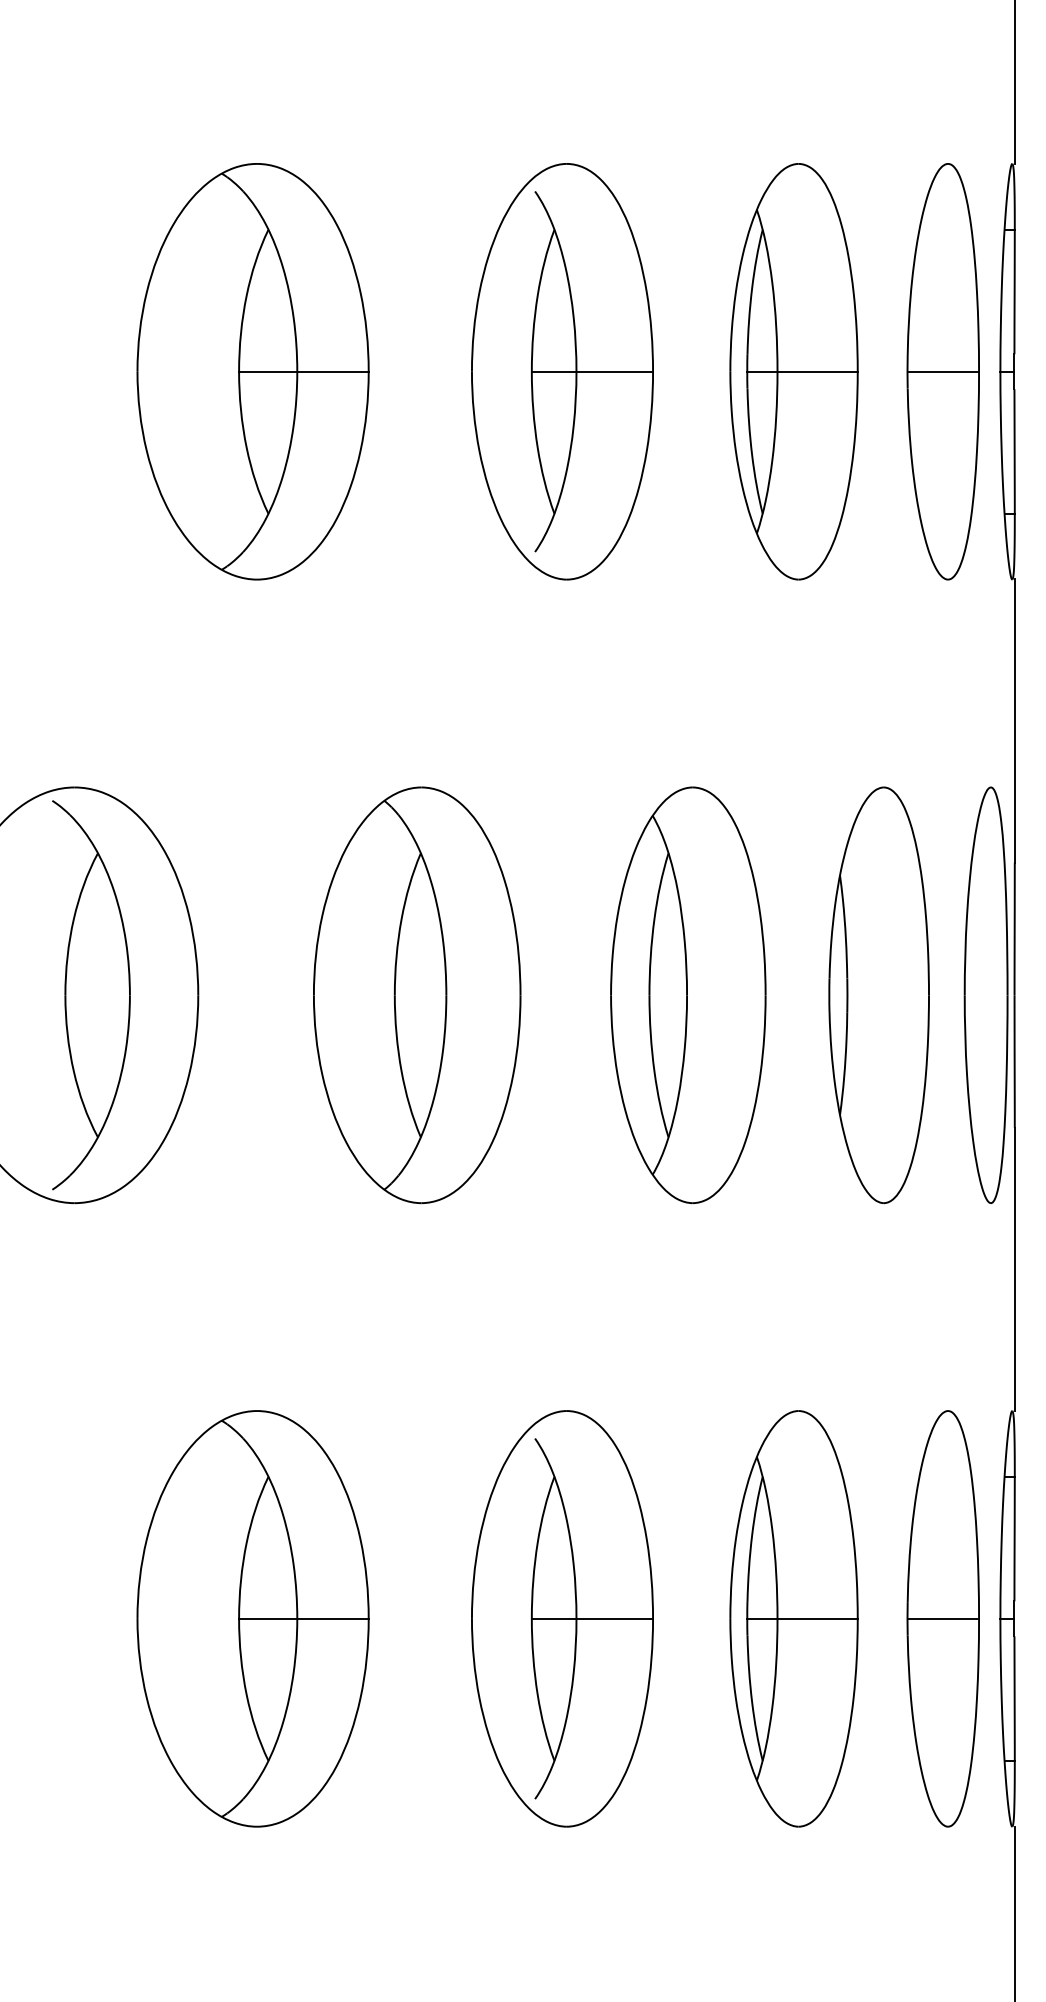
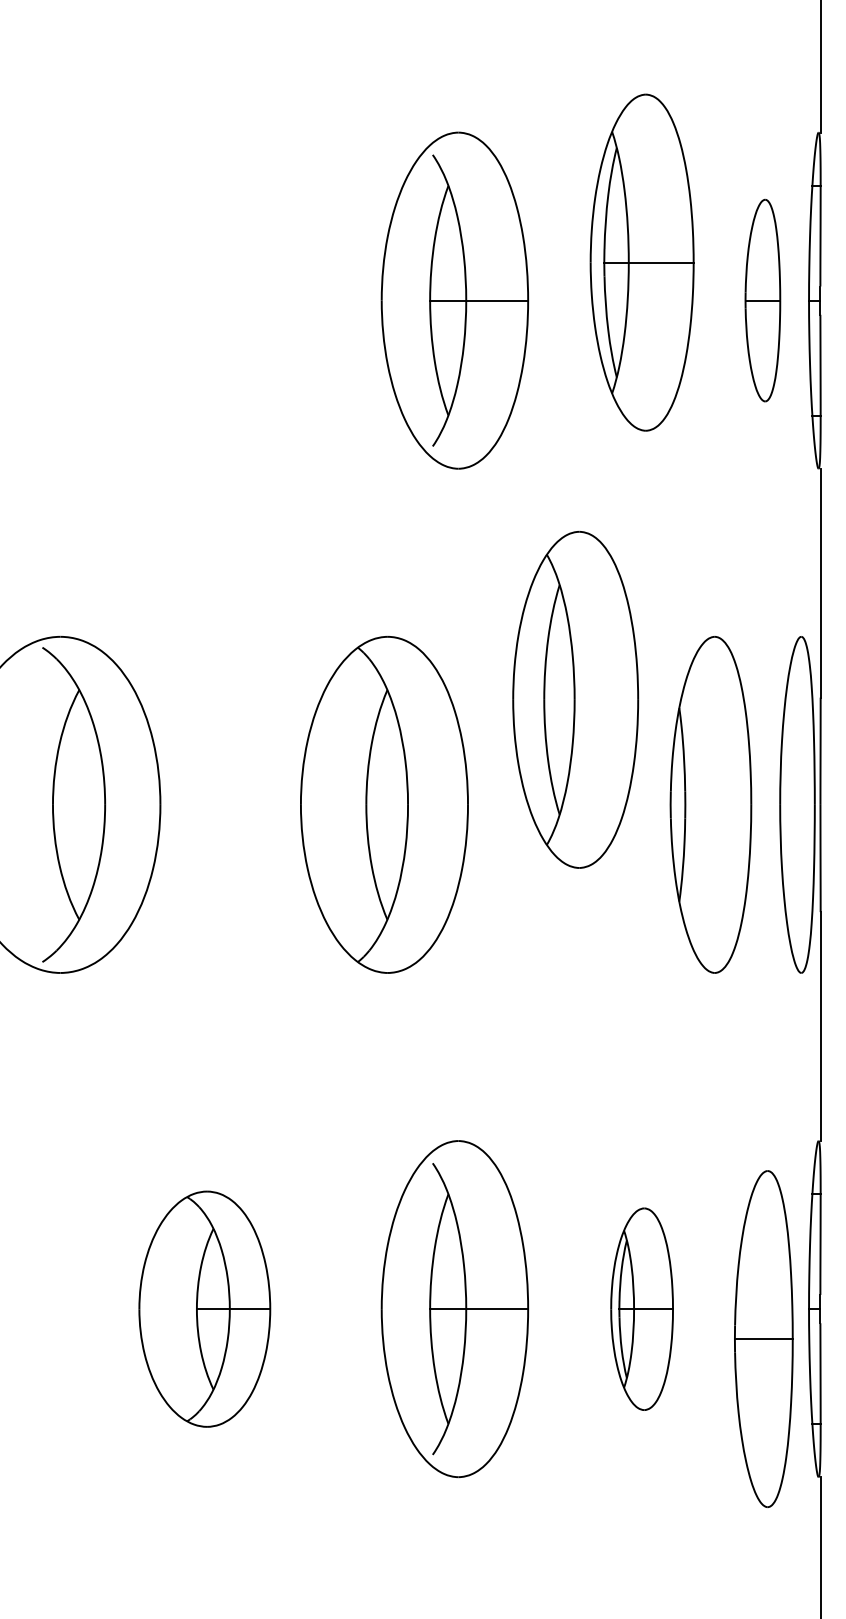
part: (252, 371) -> (204, 300), removed
part: (793, 371) -> (641, 262), moved
part: (942, 371) -> (762, 300), size x0.6
part: (417, 994) -> (384, 804), moved
part: (688, 994) -> (575, 699), moved
part: (942, 1618) -> (763, 1338), moved
part: (252, 1619) -> (204, 1309), size x0.7
part: (793, 1619) -> (641, 1309), size x0.6

